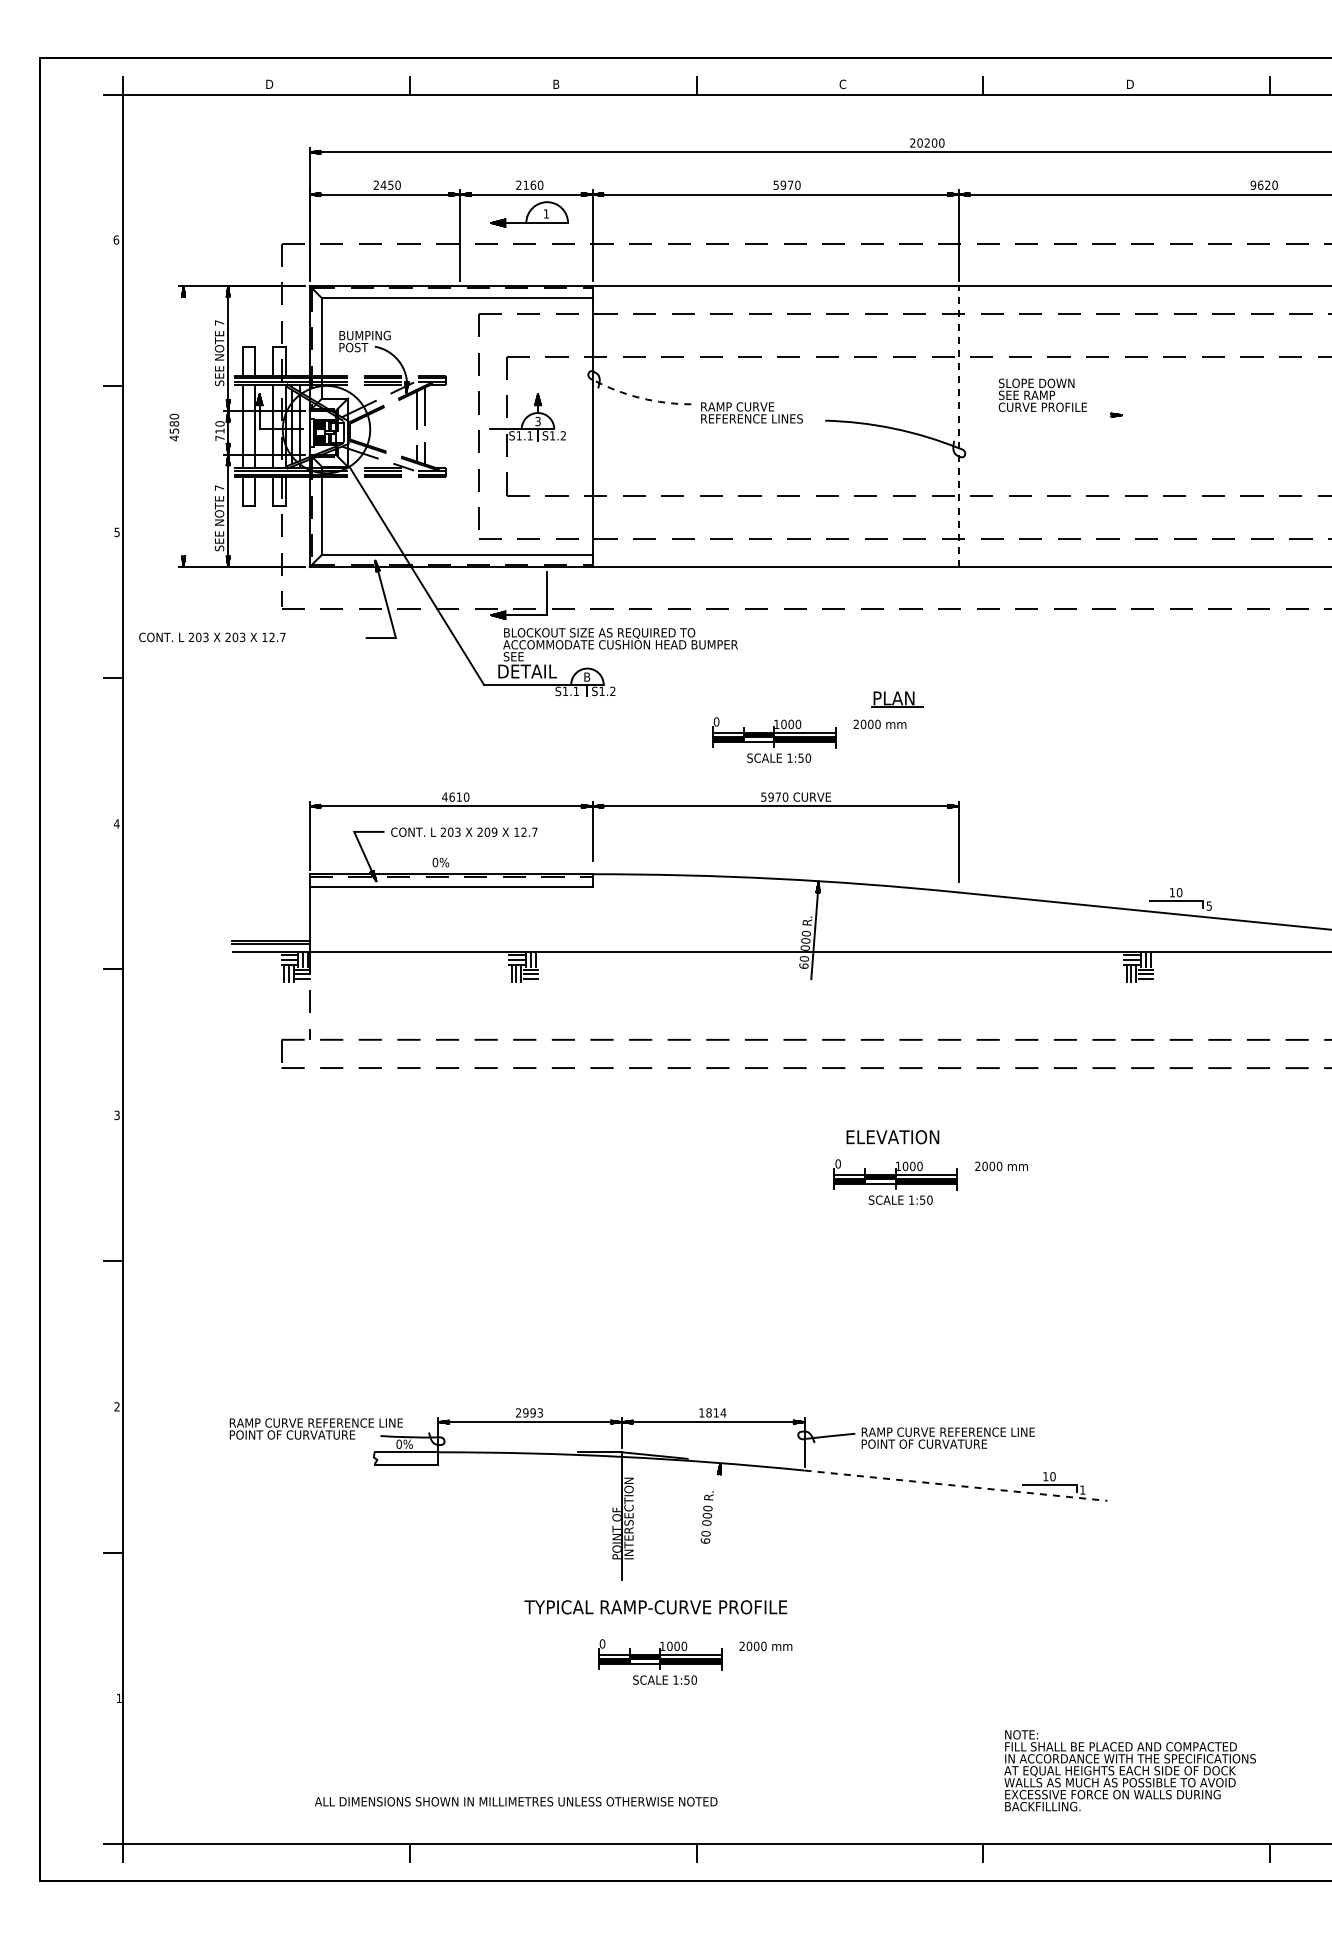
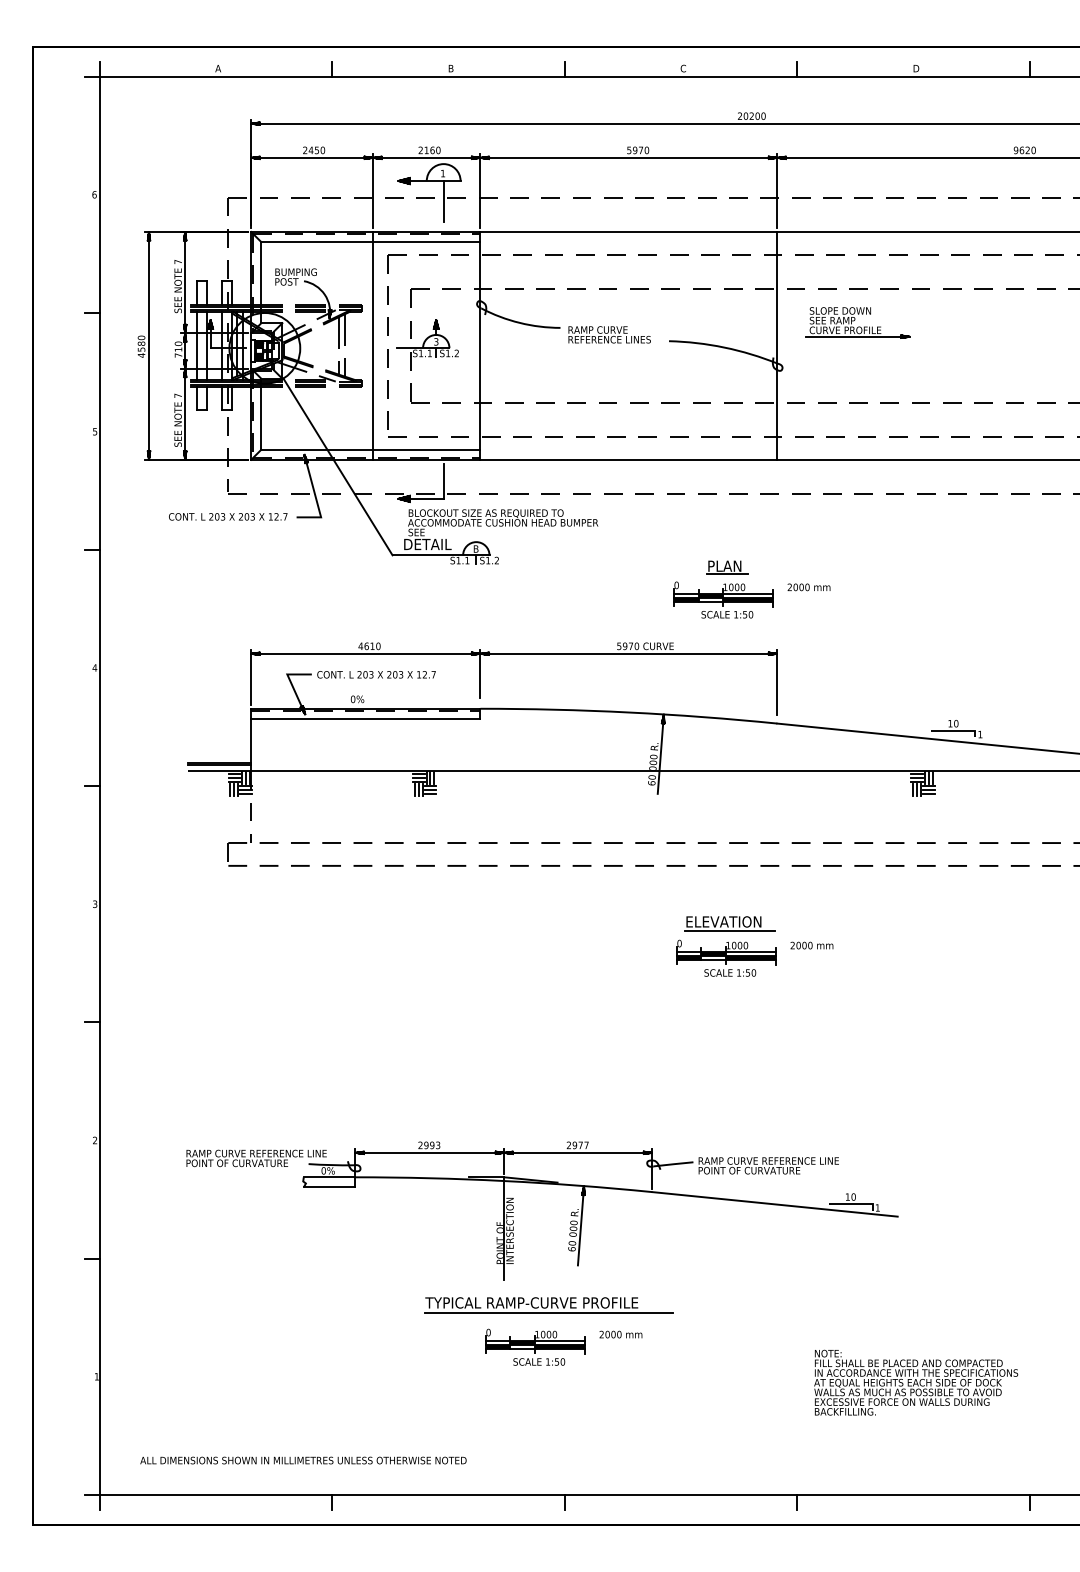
text: (269, 83) -> (218, 67), D -> A
line: (547, 248) -> (443, 201), added
arc: (641, 398) -> (520, 323), dashed -> solid
line: (1058, 415) -> (858, 336), added
line: (183, 426) -> (148, 345), added
line: (460, 426) -> (373, 345), added
line: (958, 426) -> (777, 345), dashed -> solid
text: (212, 637) -> (228, 516), moved
part: (809, 739) -> (751, 599), moved
text: (494, 831) -> (400, 674), 209 -> 203
text: (1208, 905) -> (979, 734), 5 -> 1
line: (900, 1148) -> (730, 931), added
text: (712, 1412) -> (577, 1145), 1814 -> 2977
line: (956, 1485) -> (775, 1204), dashed -> solid
line: (716, 1511) -> (580, 1225), added
line: (676, 1619) -> (548, 1312), added
text: (1129, 1770) -> (915, 1382), moved
text: (516, 1801) -> (303, 1460), moved

